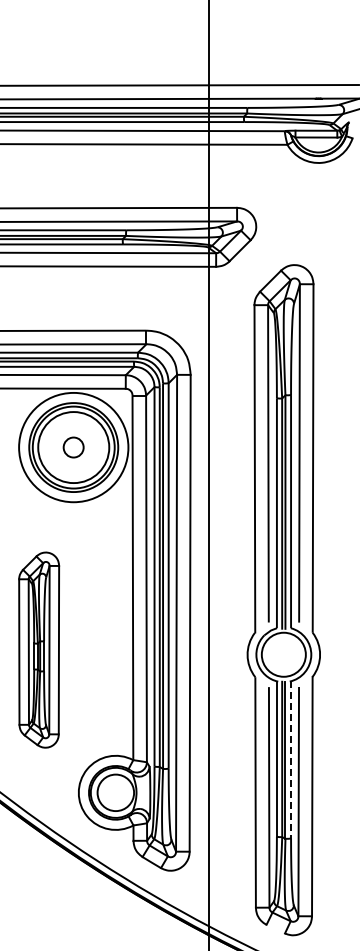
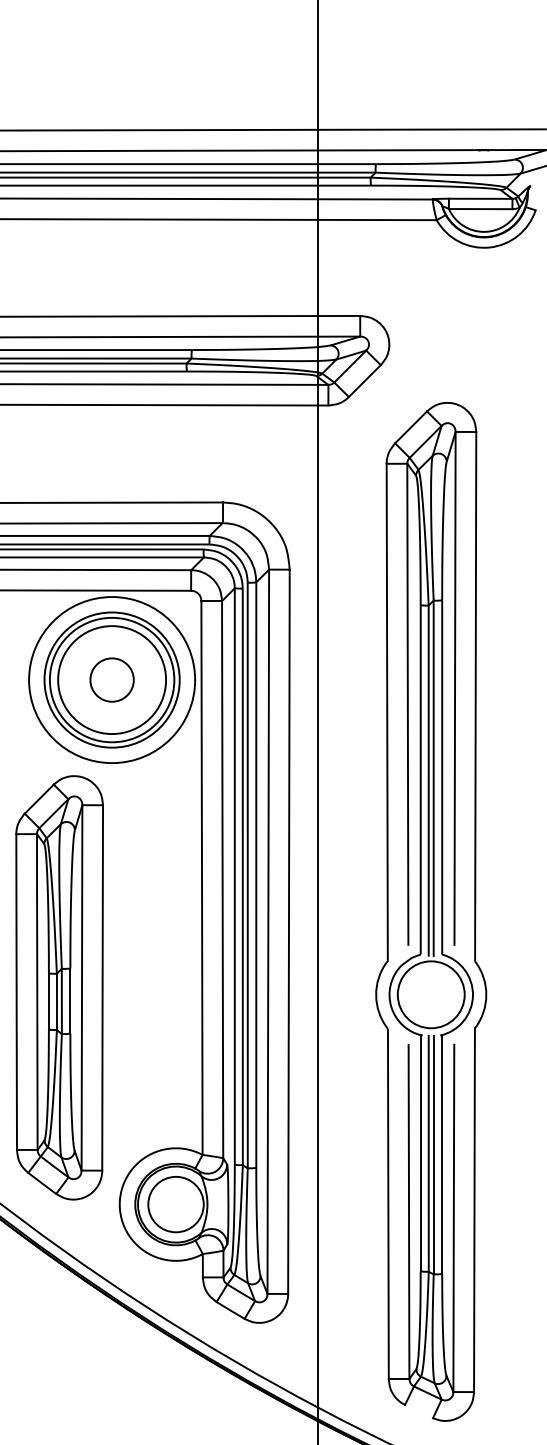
circle: (73, 447) -> (111, 679), size x1.43
part: (38, 649) -> (58, 986), size x1.43
line: (291, 759) -> (442, 1153), dashed -> solid

